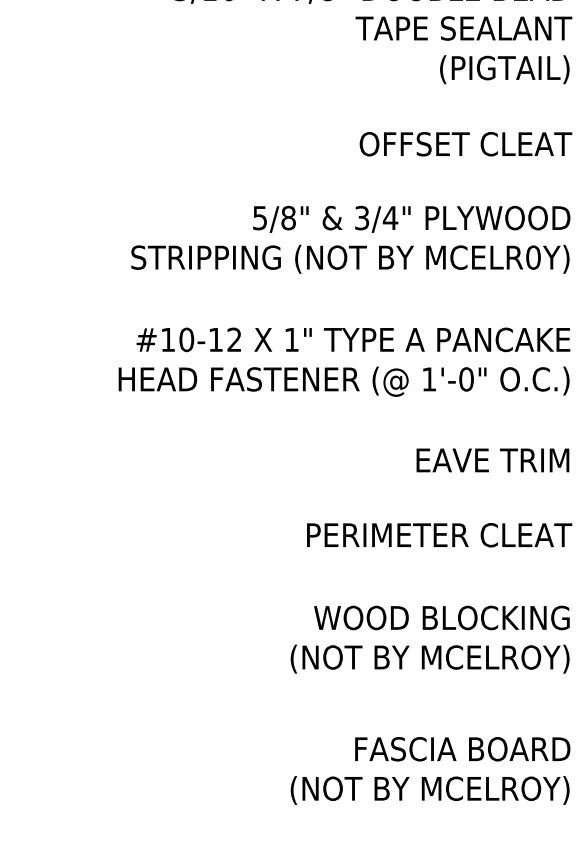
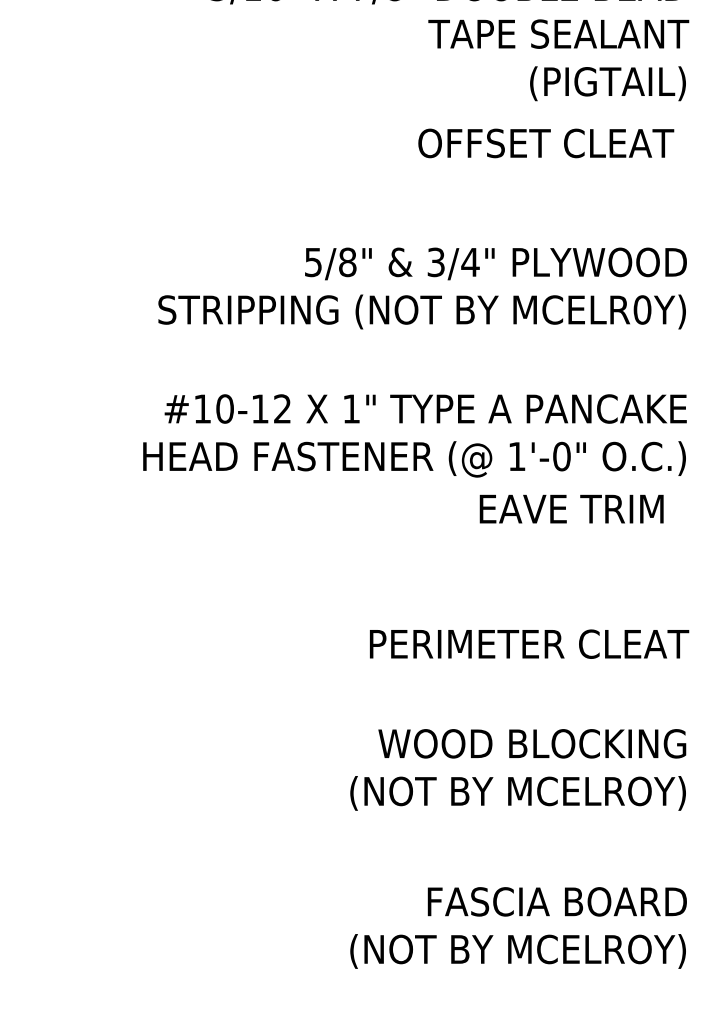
text: (466, 144) -> (546, 143), moved
text: (492, 459) -> (571, 508), moved

